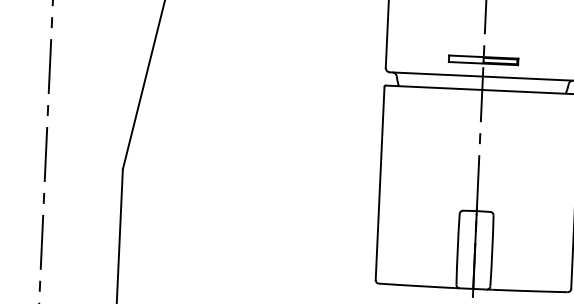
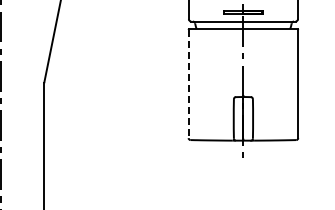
line: (379, 184) -> (188, 84), solid -> dashed

